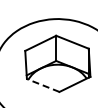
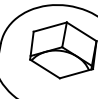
line: (43, 85) -> (45, 69), dashed -> solid

